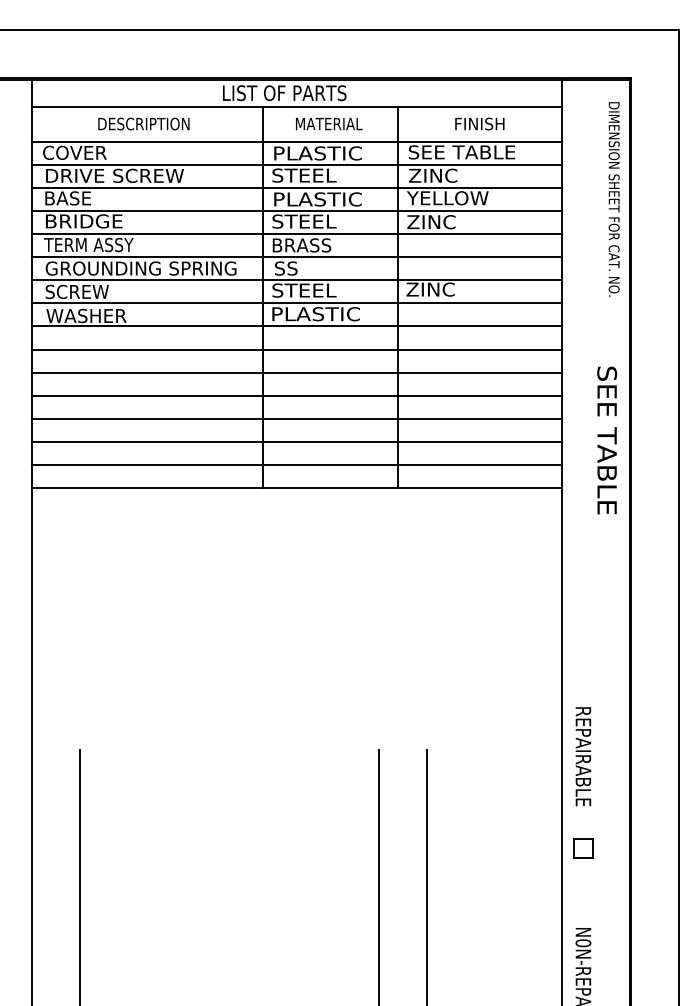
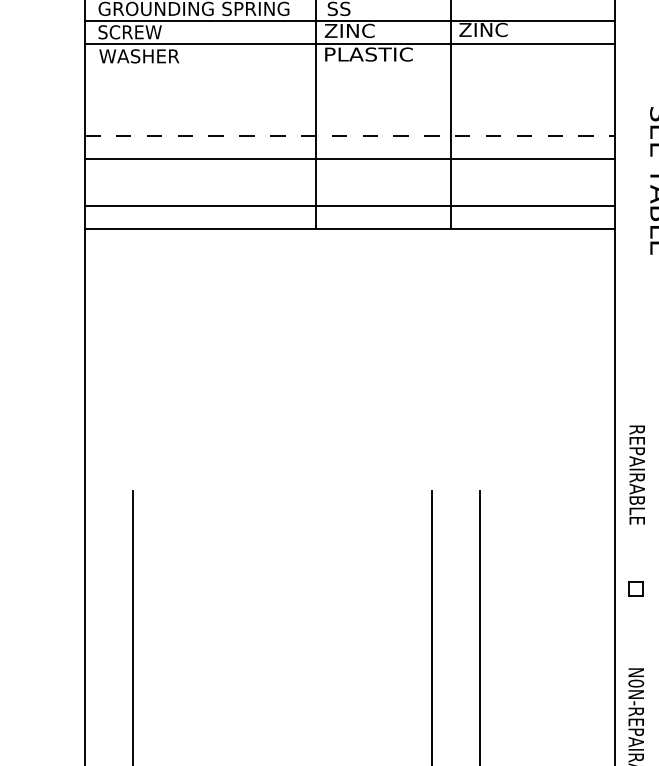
text: (304, 290) -> (357, 30), STEEL -> ZINC
line: (297, 326) -> (350, 66), removed
line: (297, 349) -> (350, 89), removed
line: (297, 372) -> (350, 112), removed
line: (297, 395) -> (350, 135), solid -> dashed
line: (297, 442) -> (350, 182), removed
text: (583, 756) -> (637, 474), moved
part: (583, 848) -> (636, 588), size x0.7

